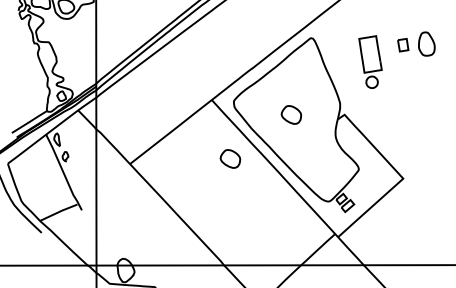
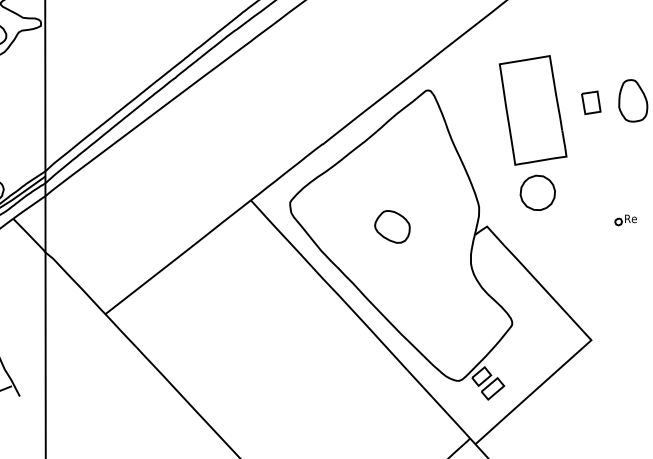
part: (370, 61) -> (533, 131), size x1.67
part: (421, 111) -> (623, 220), added
part: (230, 158) -> (284, 304), removed

